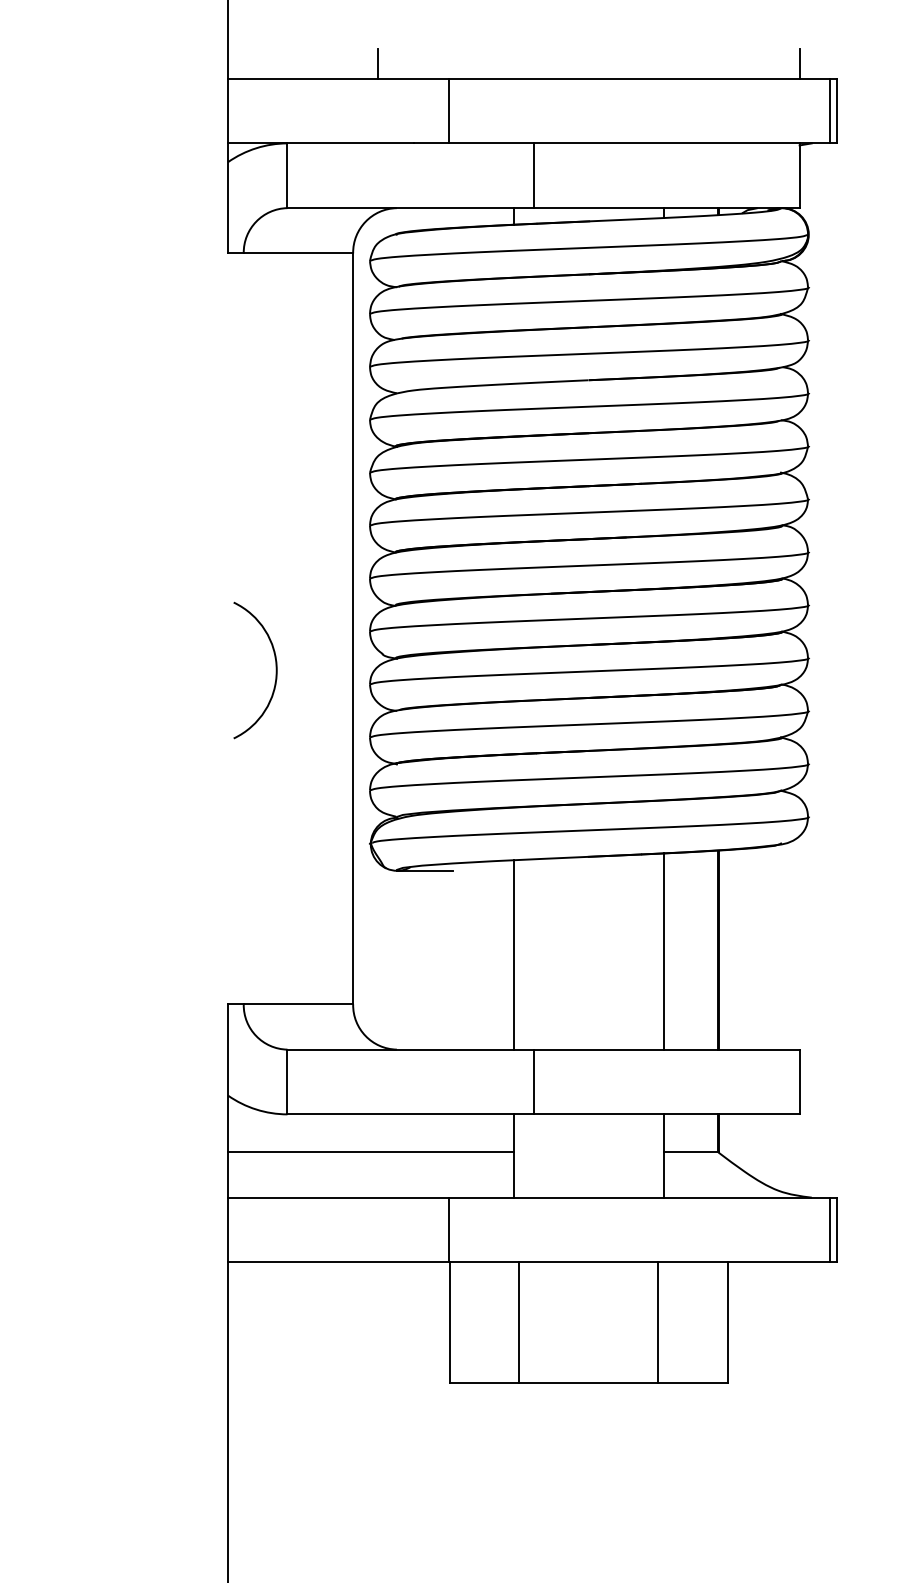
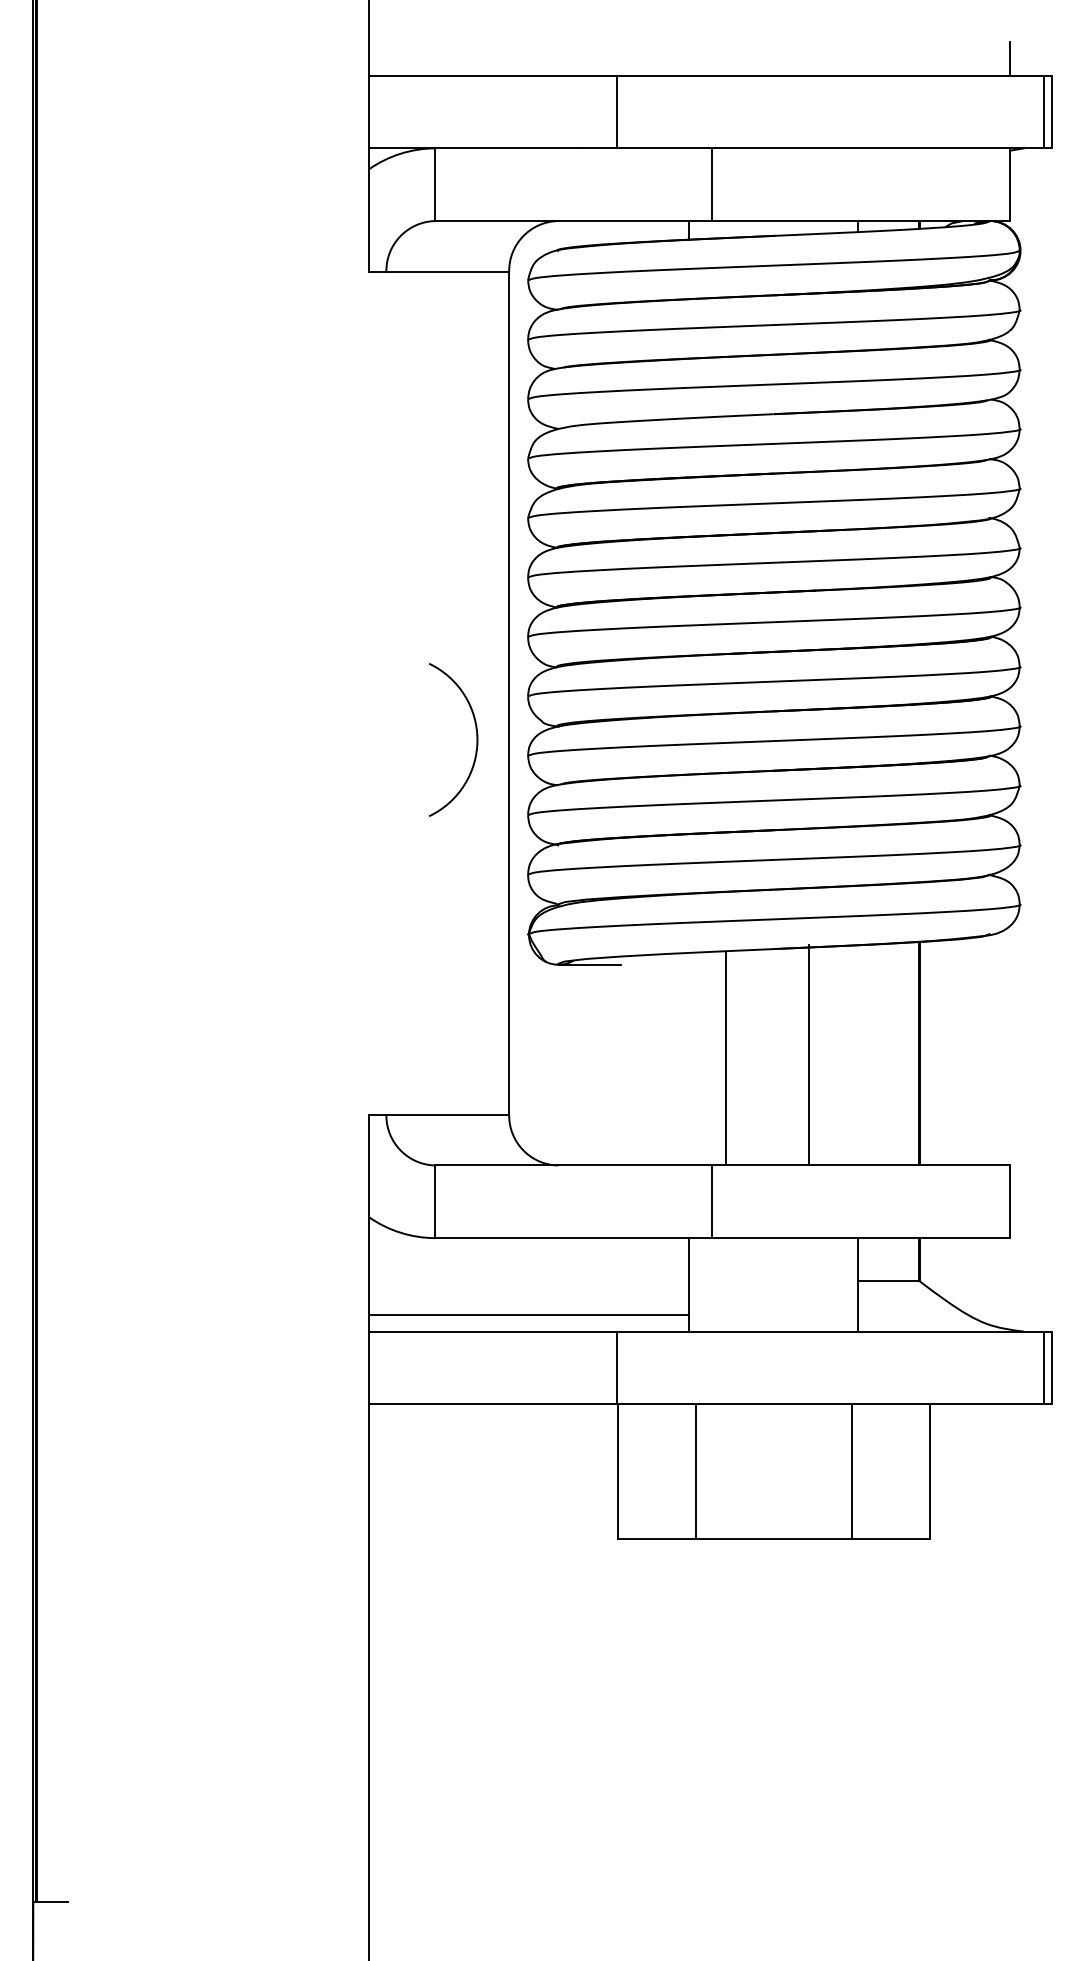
line: (378, 63) -> (537, 58), removed
arc: (275, 670) -> (476, 739), moved
line: (664, 951) -> (809, 1055), moved
line: (513, 954) -> (726, 1058), moved
line: (370, 1152) -> (528, 1314), moved

